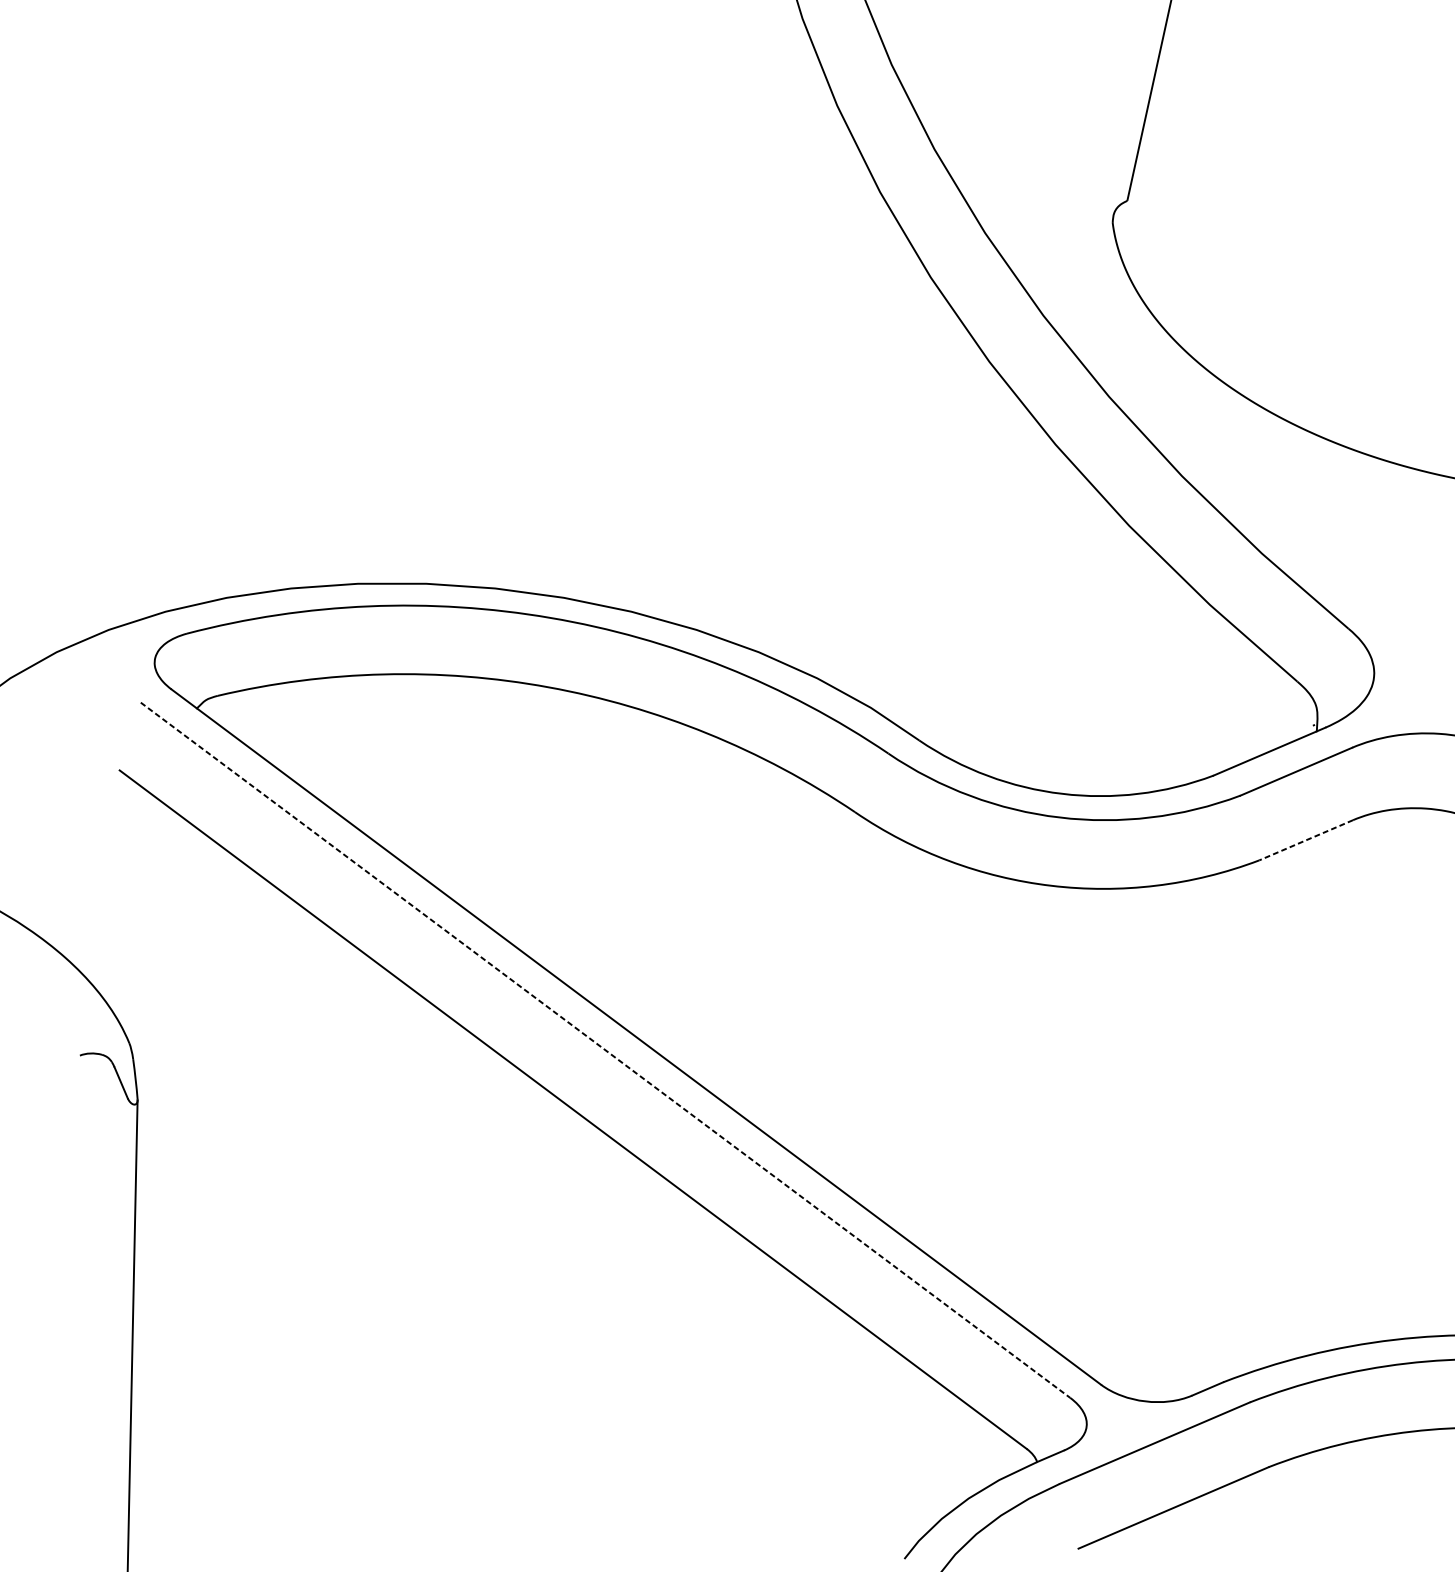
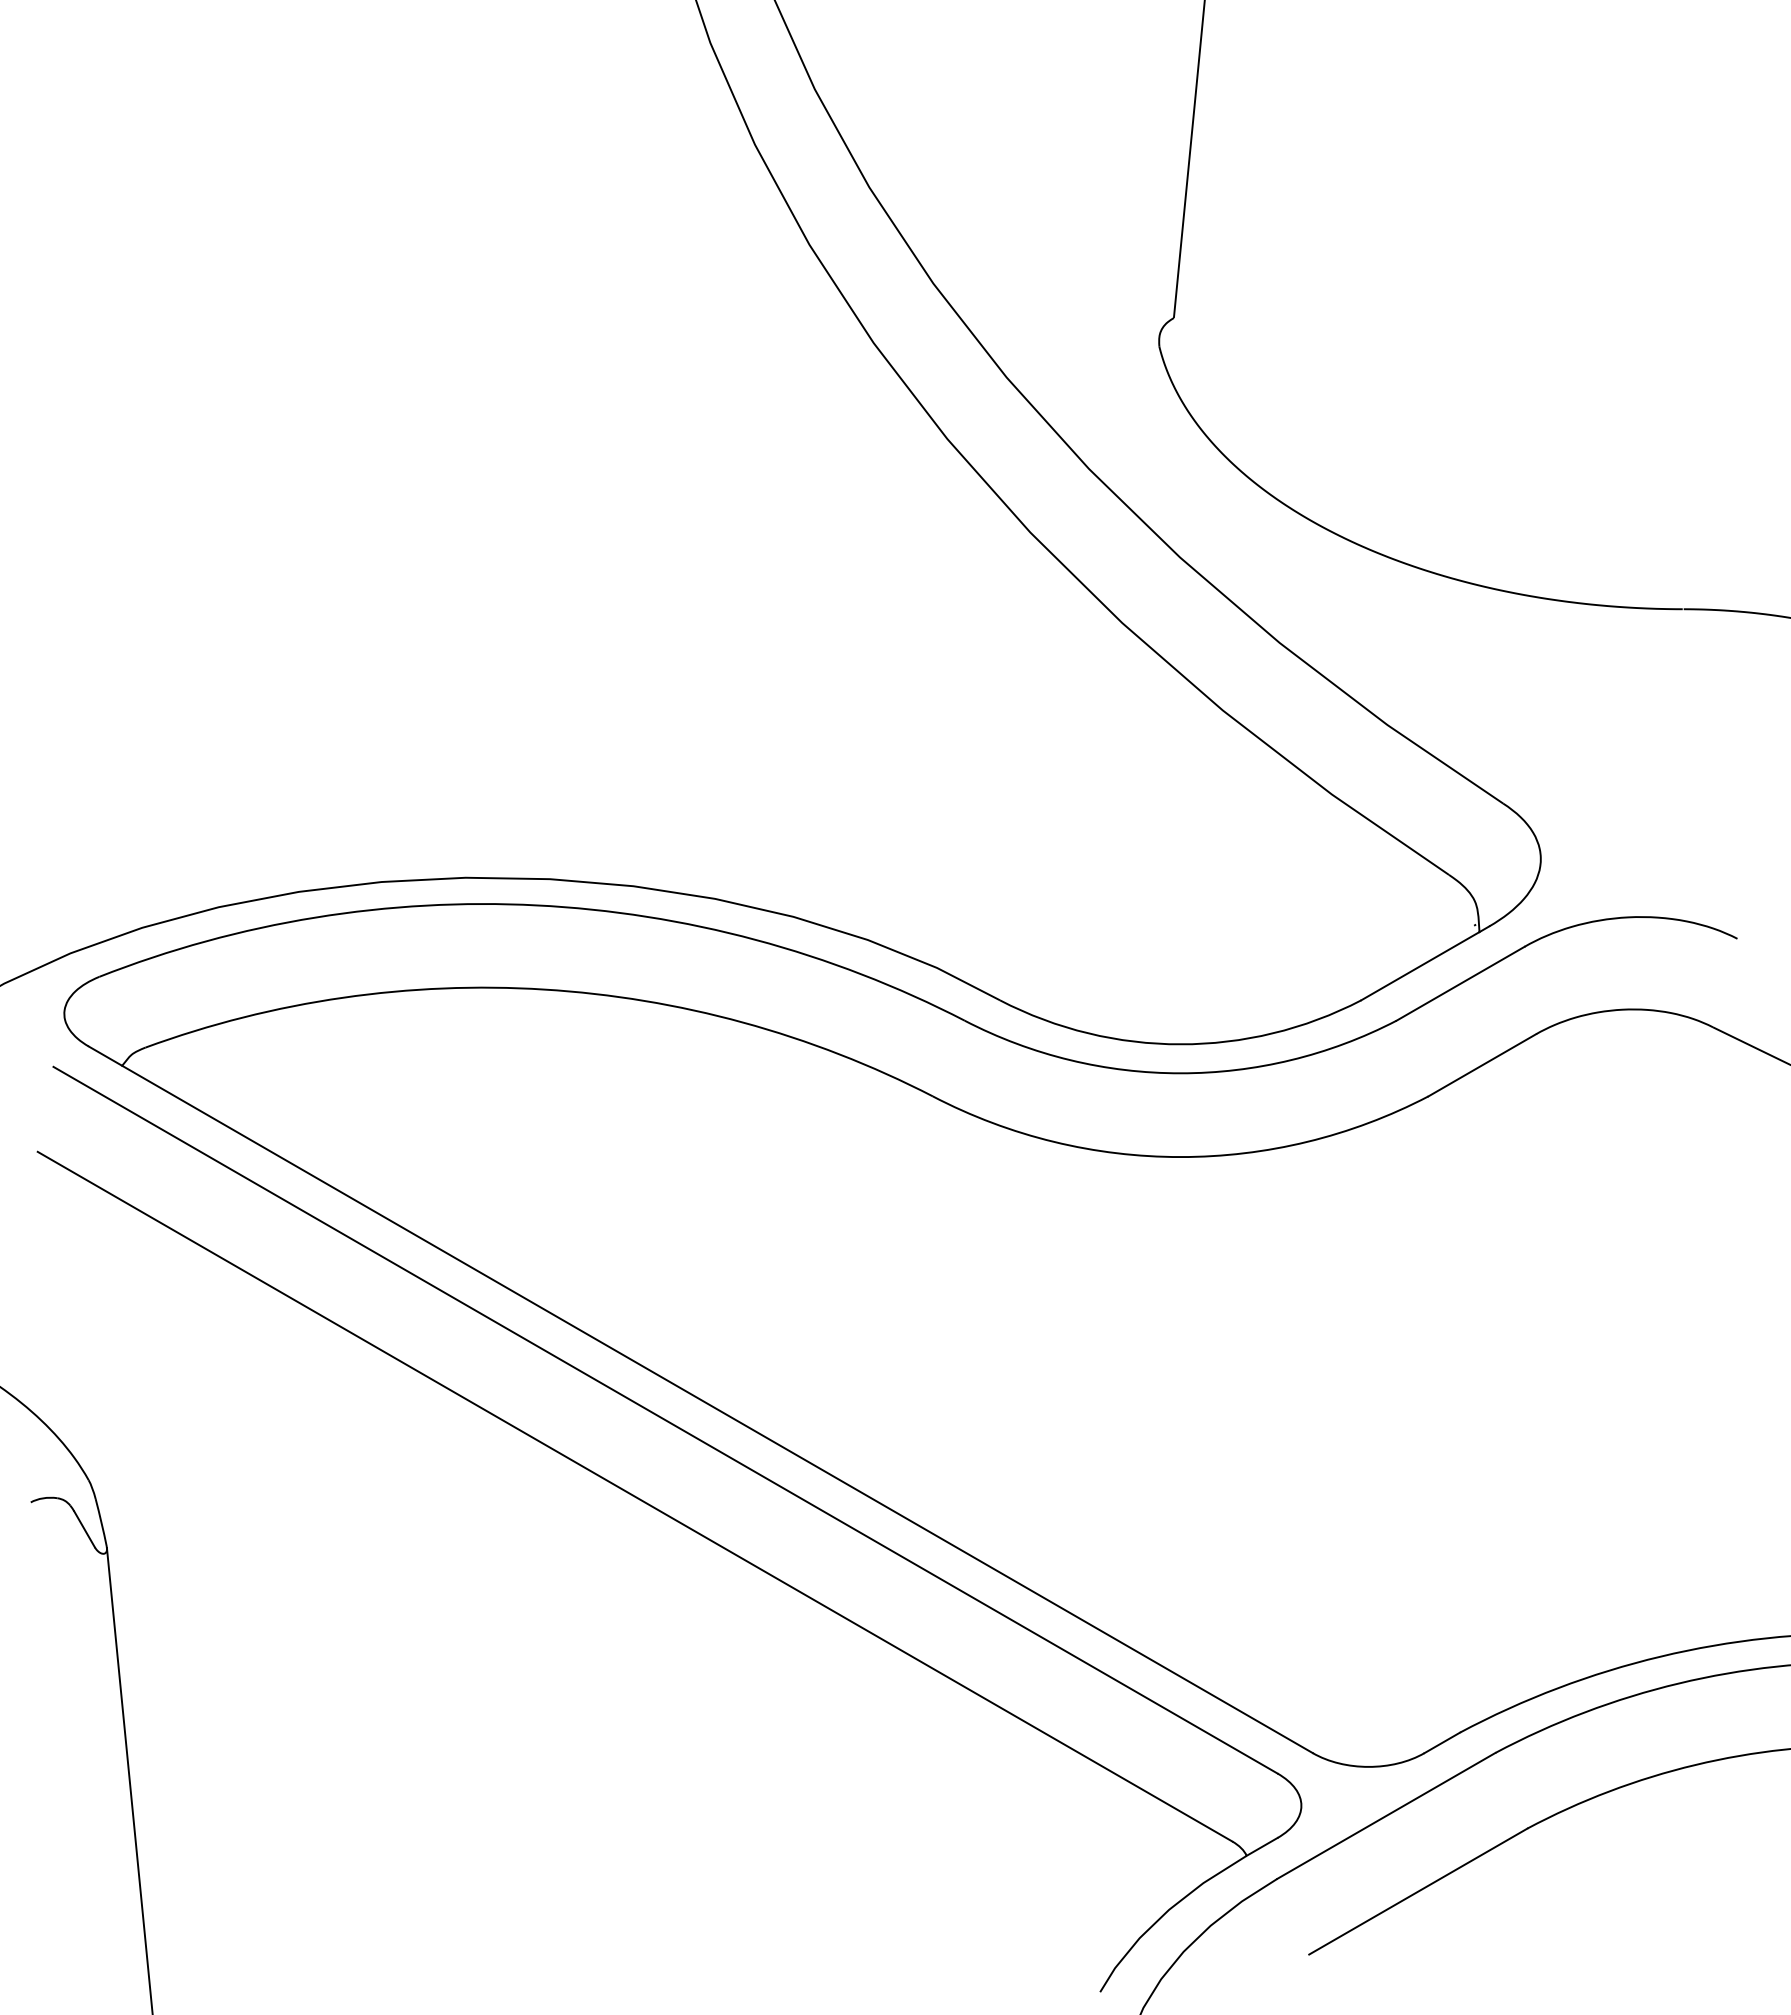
line: (1305, 840) -> (1481, 1065), dashed -> solid
line: (605, 1050) -> (665, 1420), dashed -> solid

